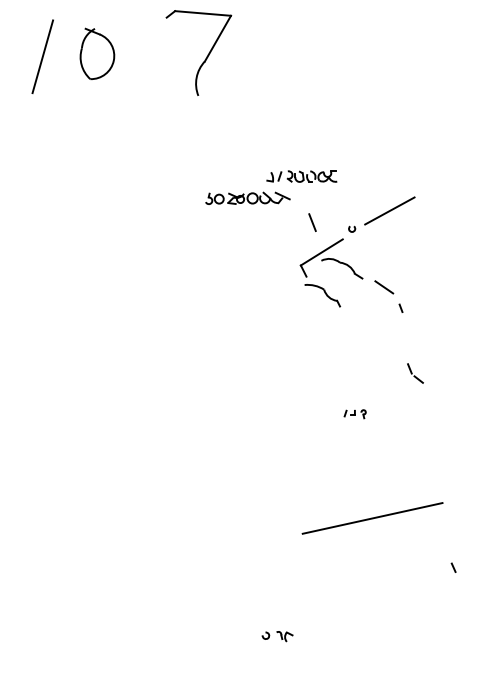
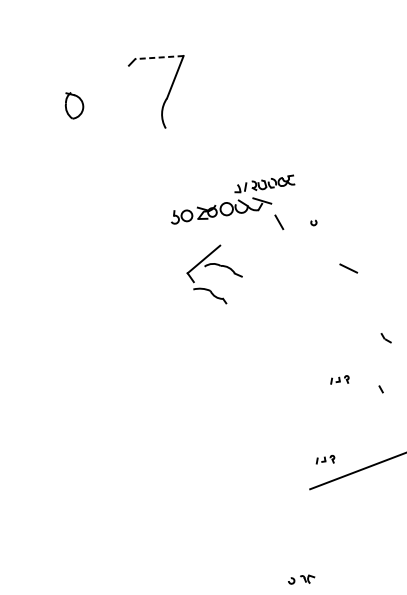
line: (202, 13) -> (158, 57), solid -> dashed
part: (97, 53) -> (74, 105), size x0.6
line: (42, 56) -> (27, 114), removed
part: (247, 197) -> (220, 209), size x1.4
line: (389, 210) -> (343, 202), removed
part: (335, 261) -> (216, 265), moved
line: (400, 307) -> (380, 388), moved
part: (415, 373) -> (386, 338), size x0.6
part: (324, 503) -> (324, 460), added

